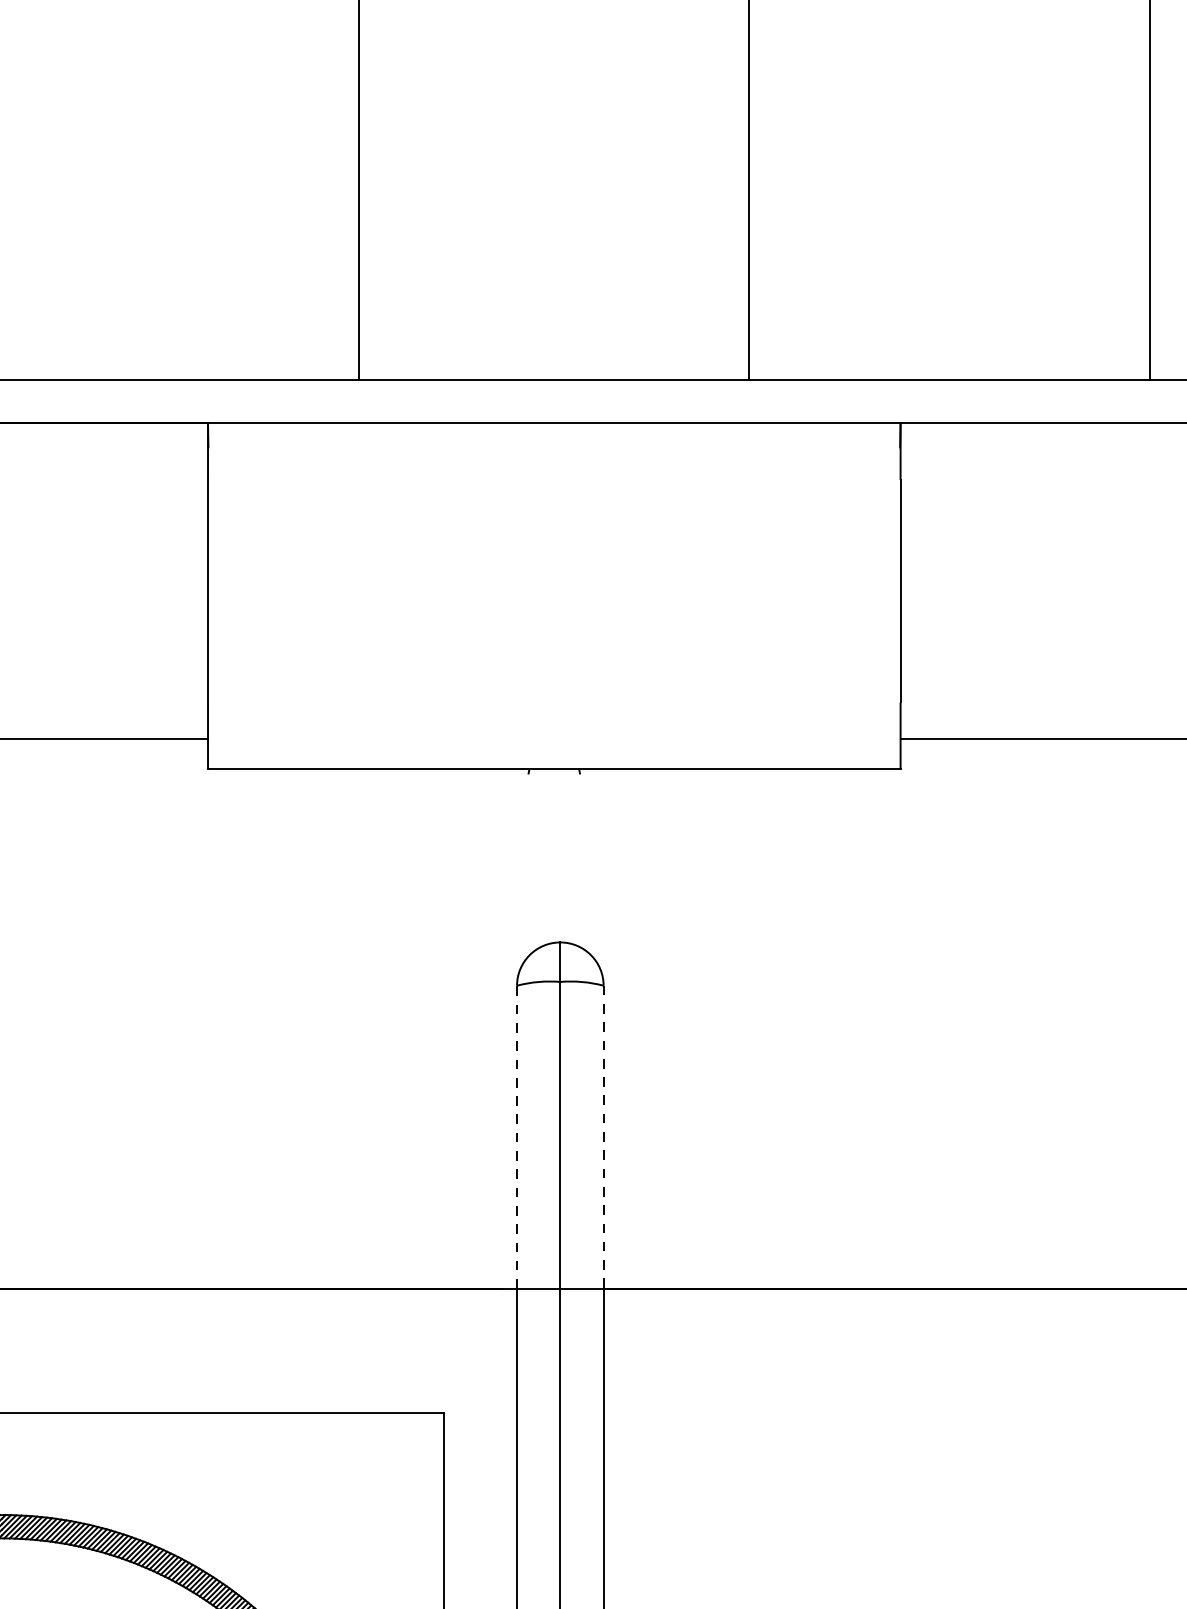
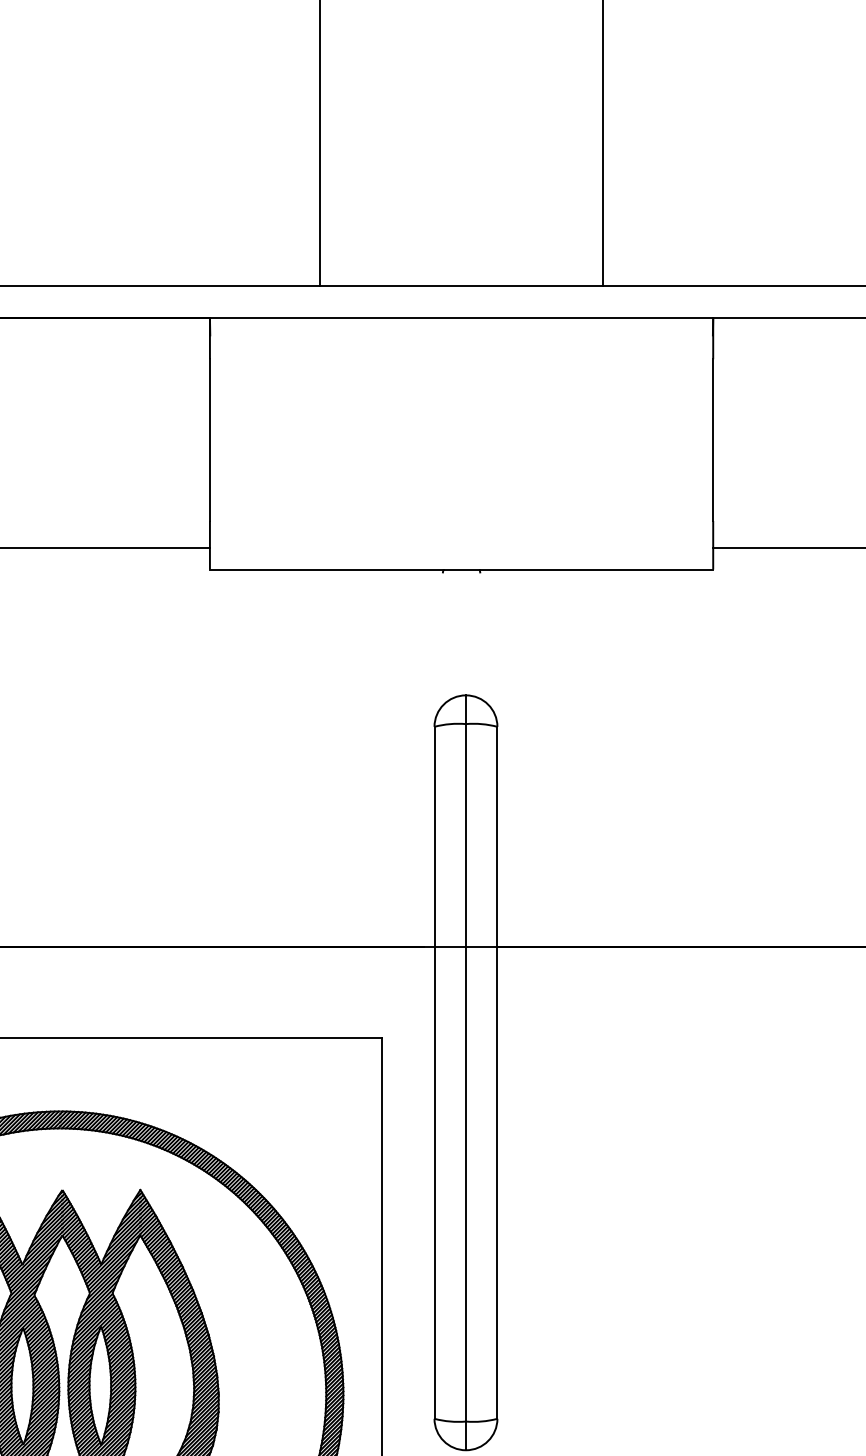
line: (517, 1136) -> (434, 836), dashed -> solid
line: (603, 1138) -> (497, 837), dashed -> solid

